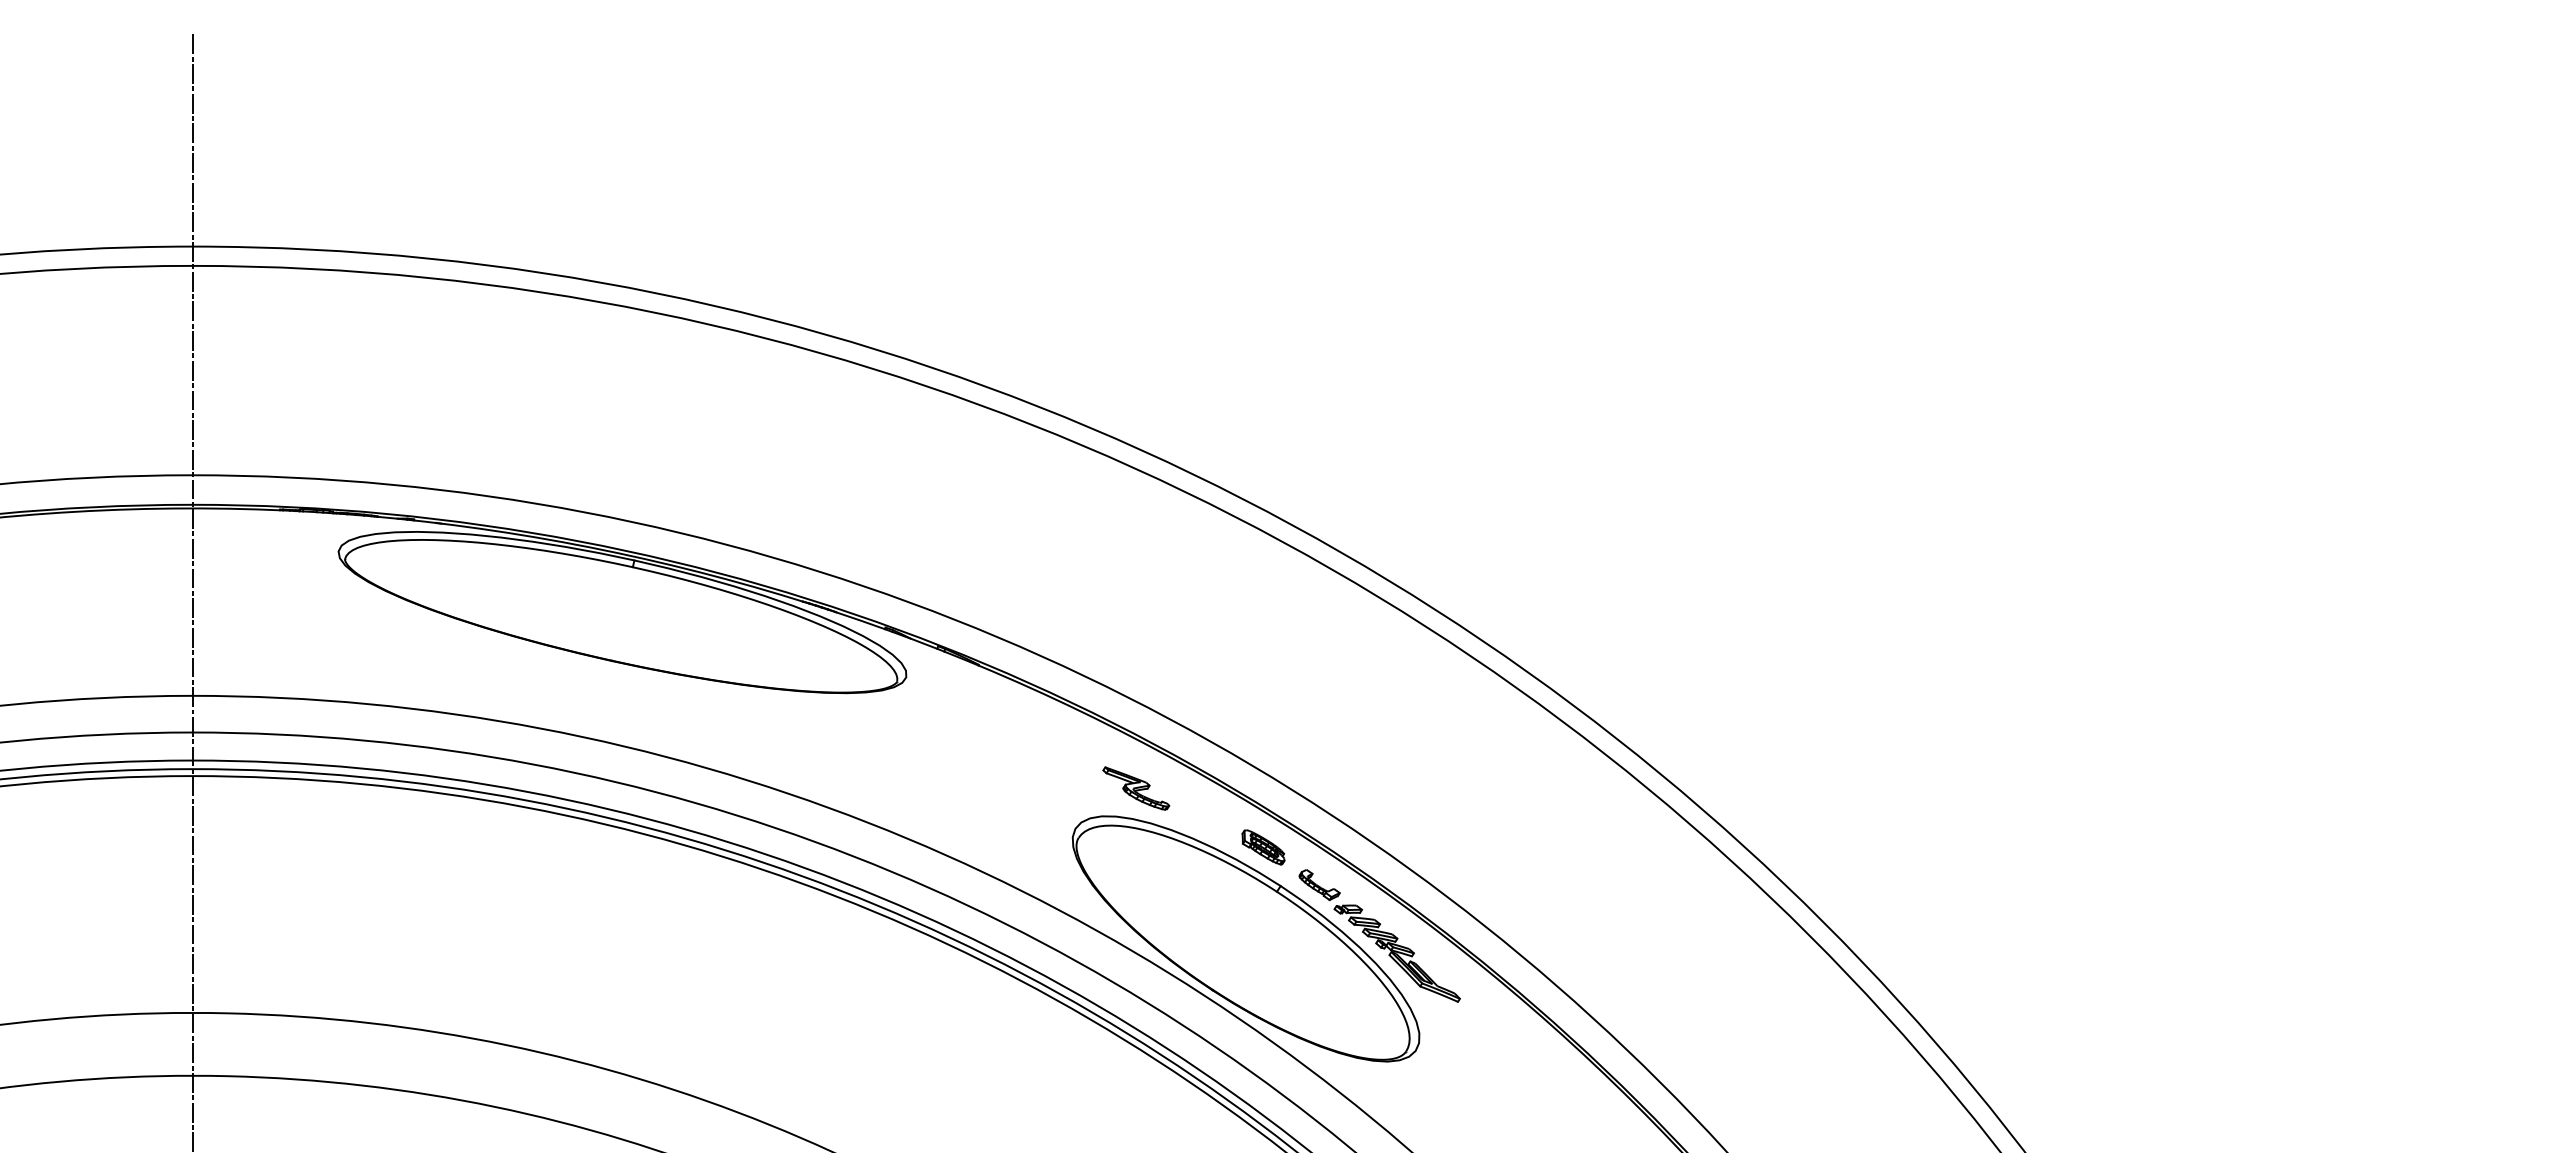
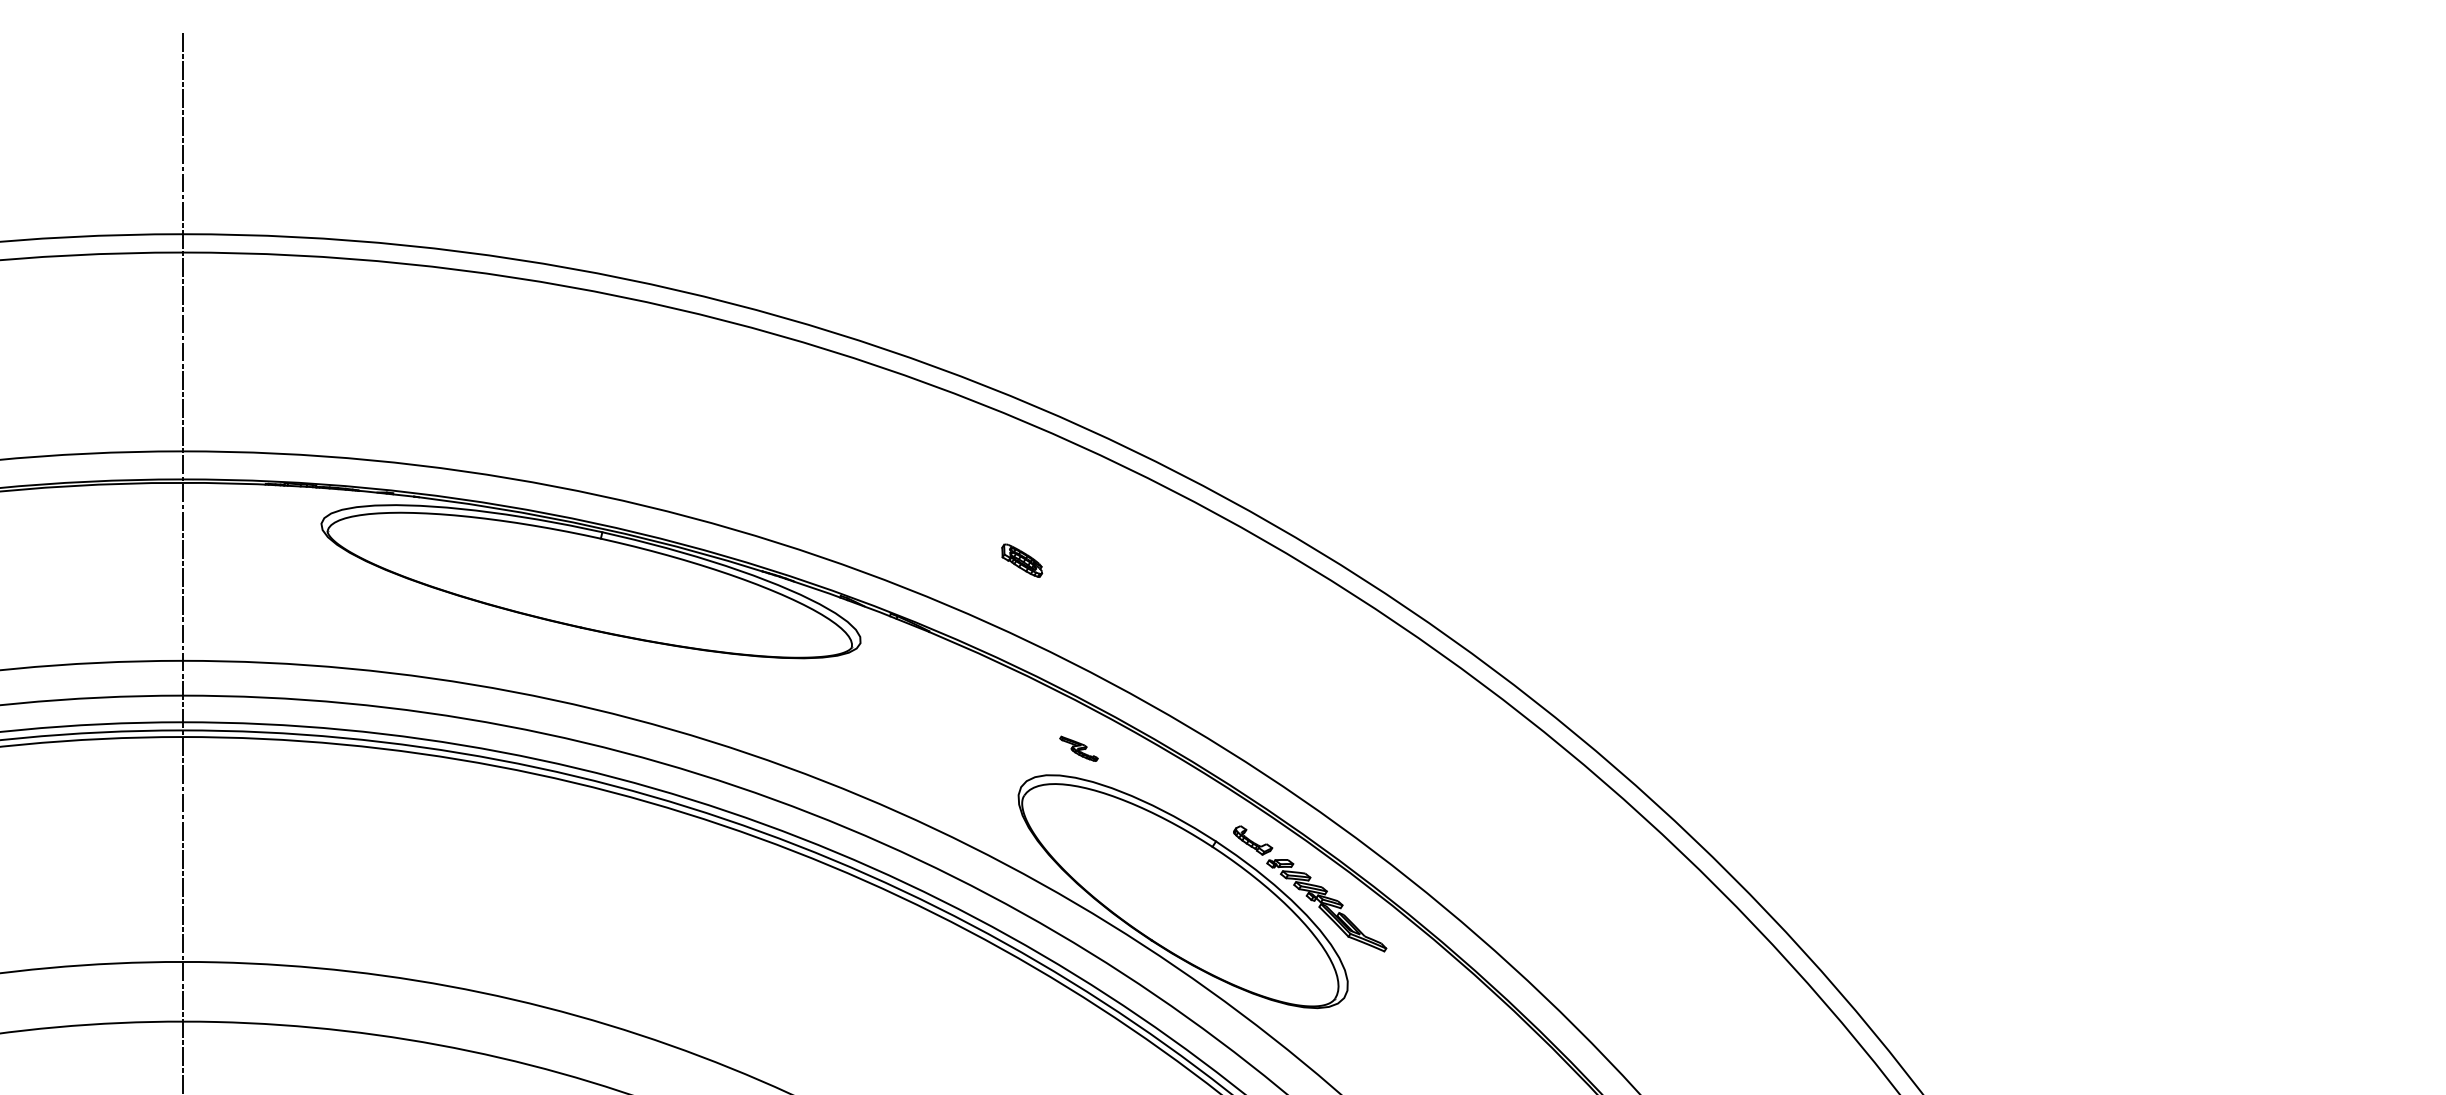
part: (1136, 788) -> (1079, 748), size x0.6
part: (1263, 847) -> (1022, 560), moved

